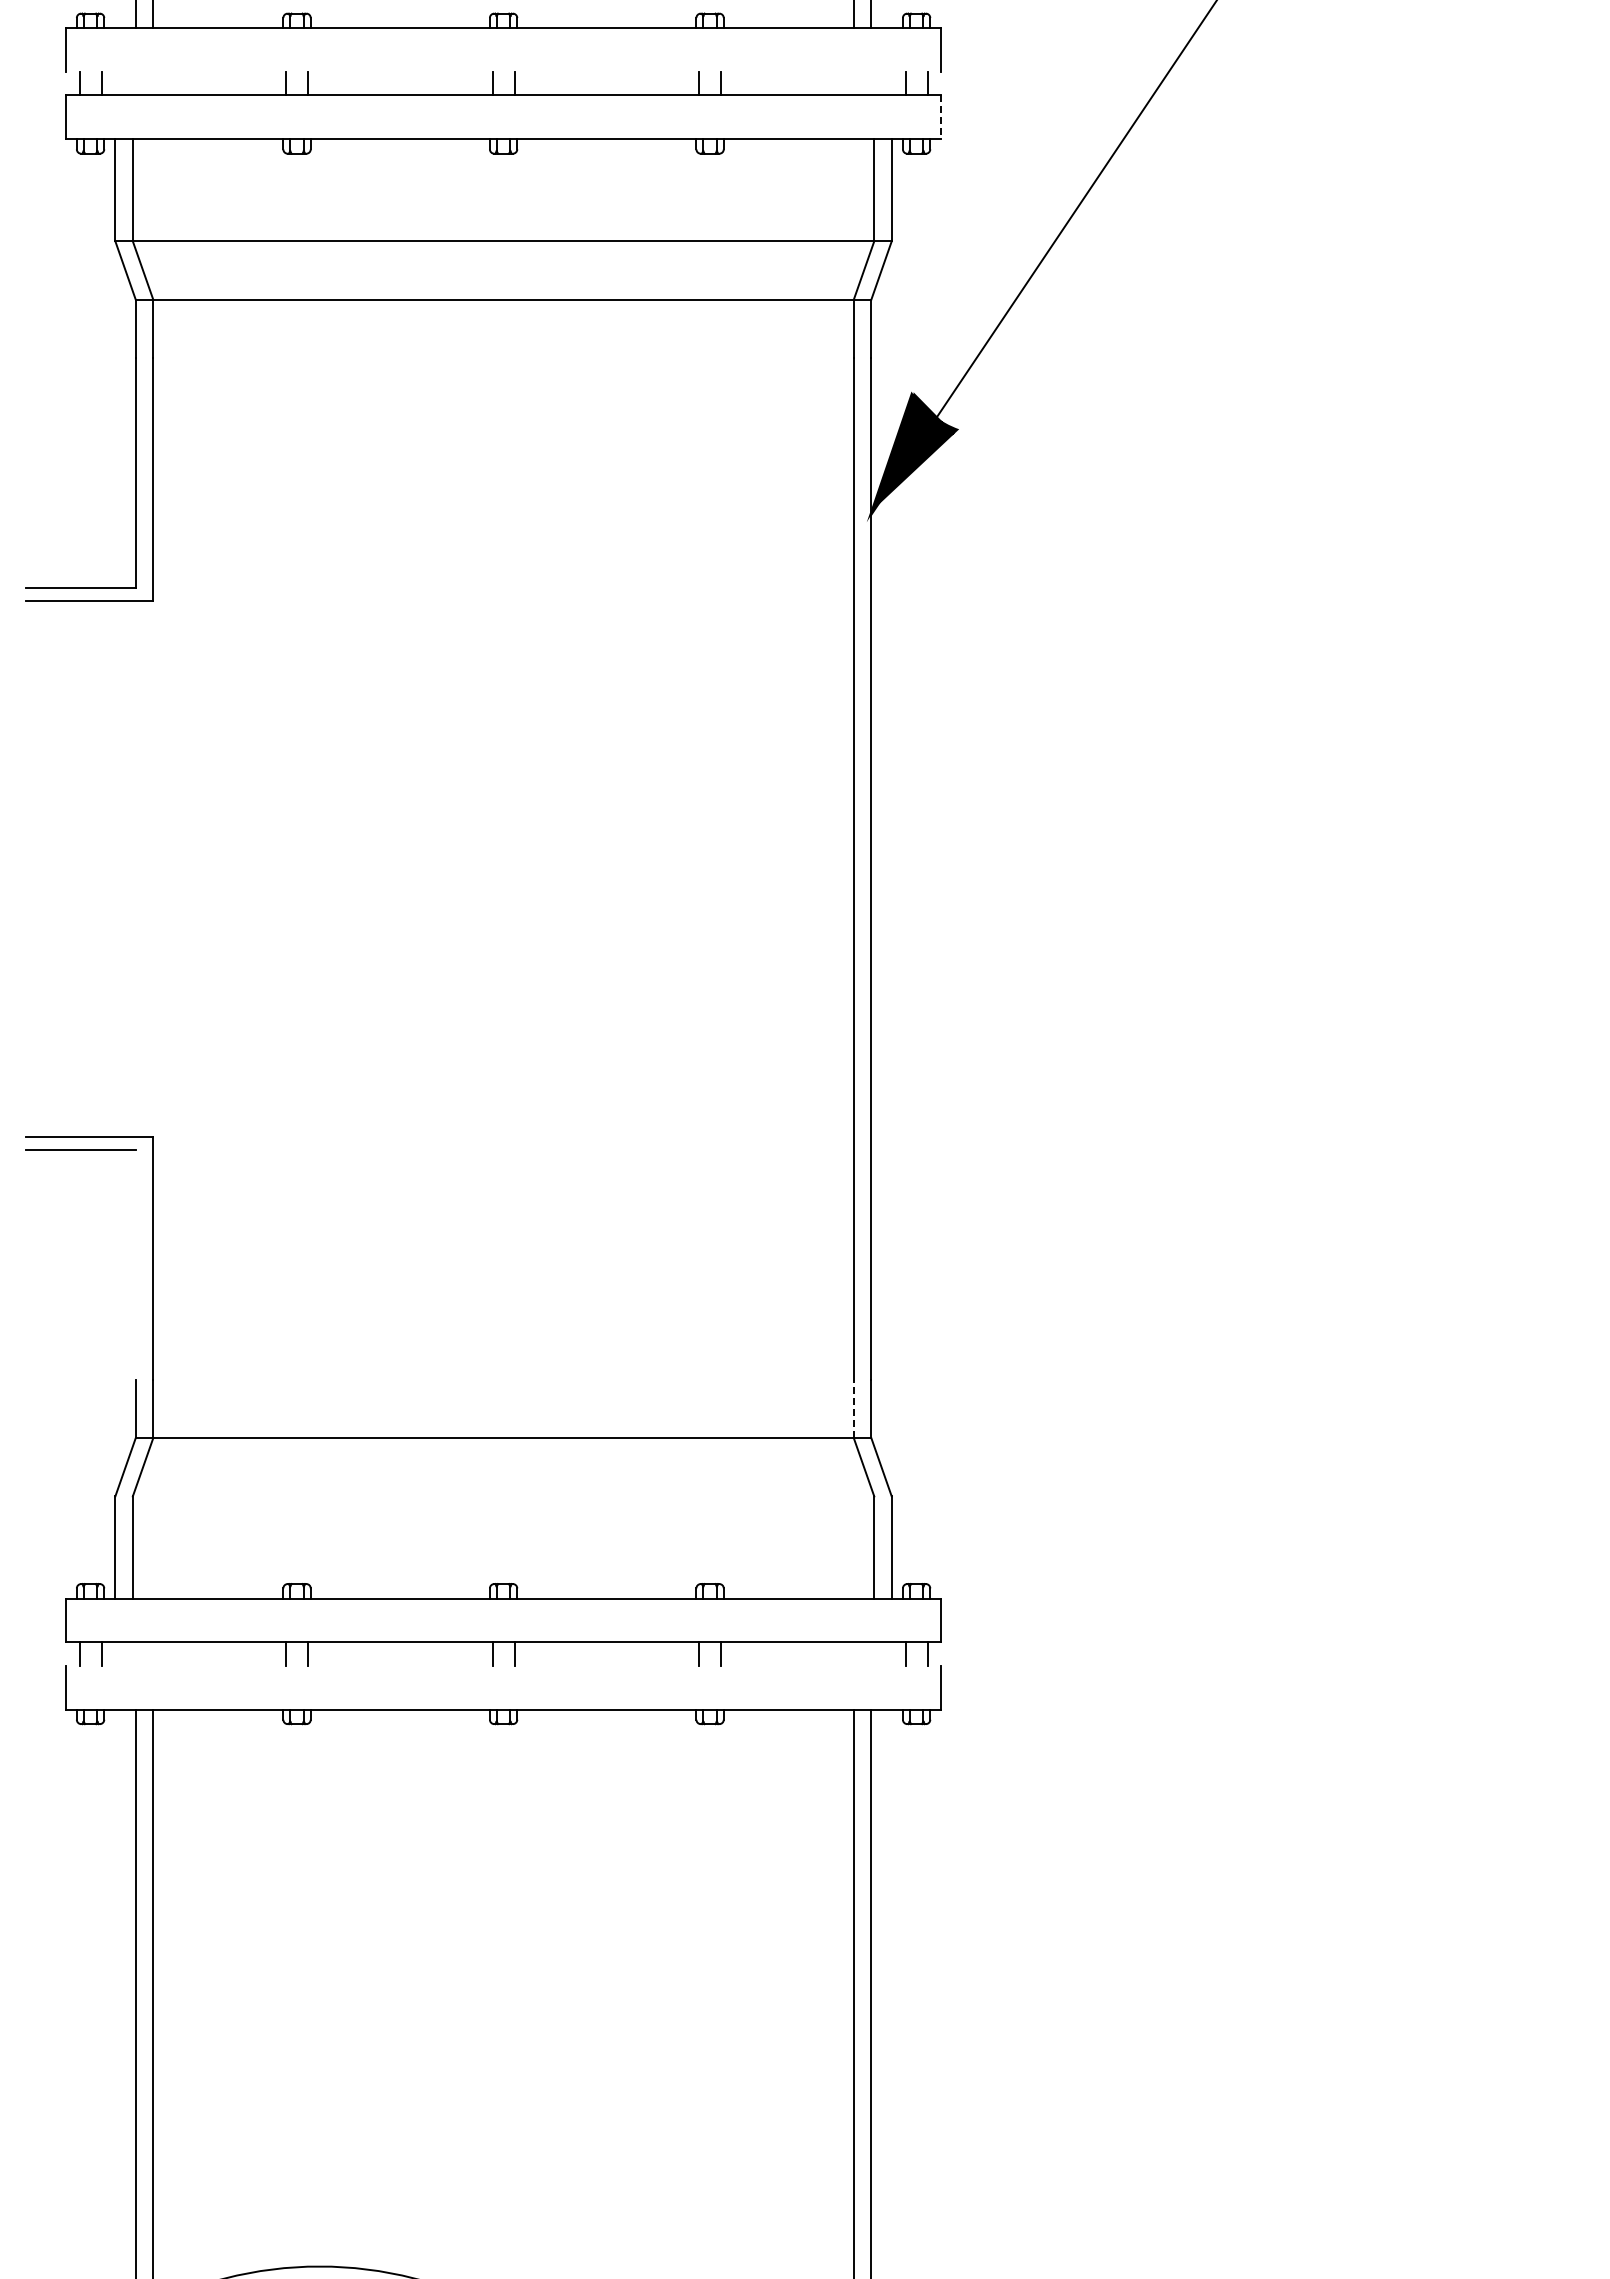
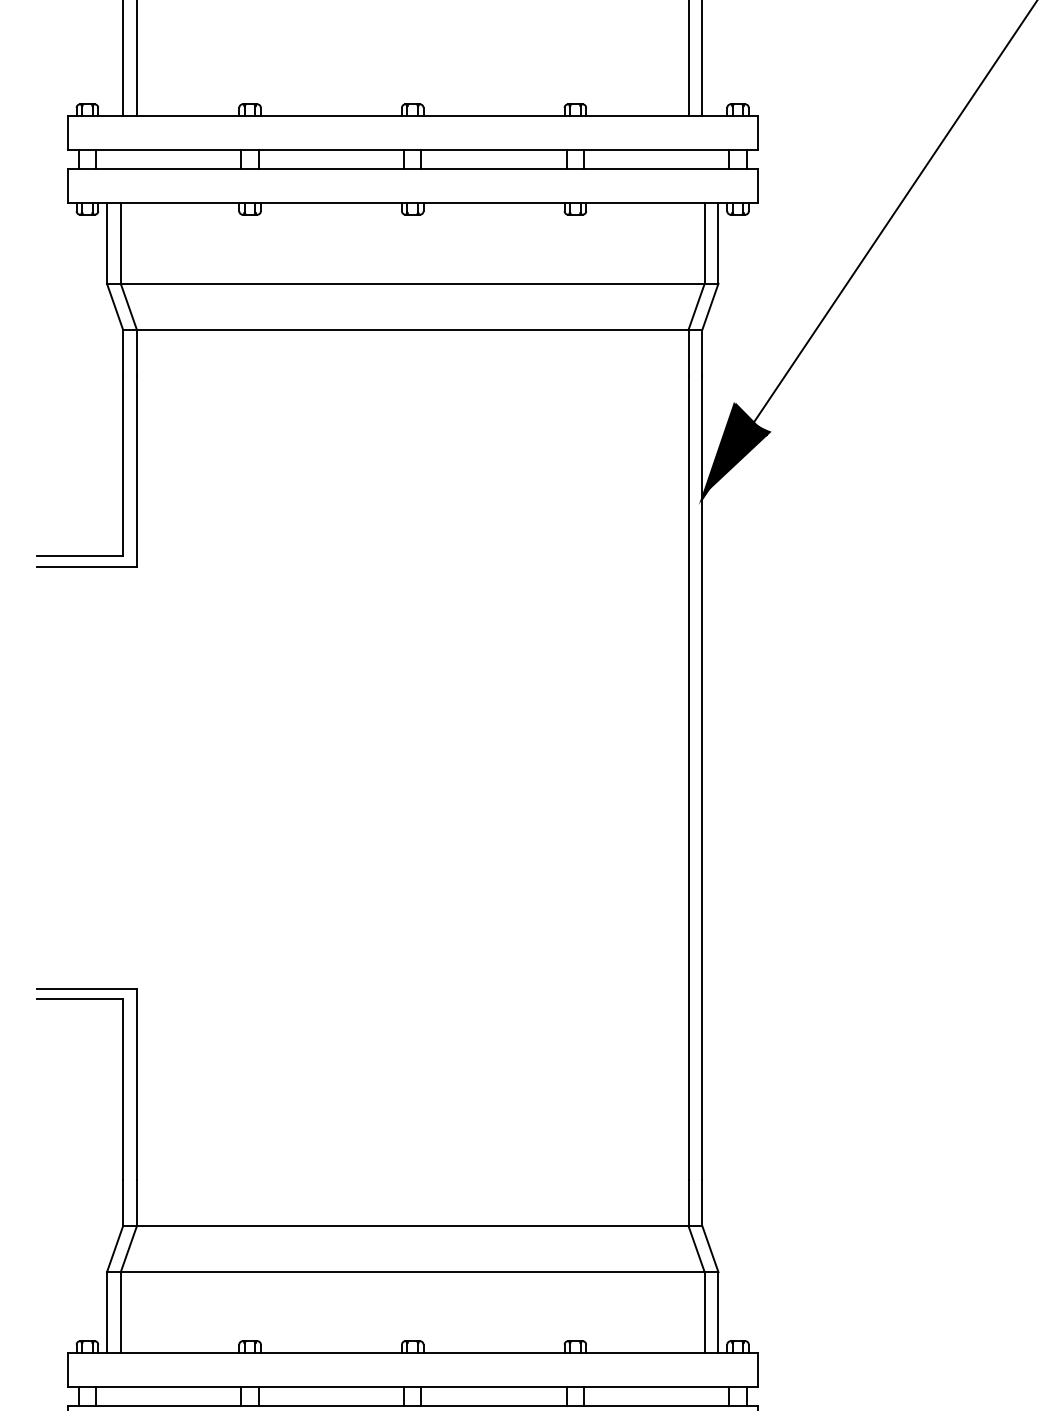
line: (503, 72) -> (412, 150), added
line: (941, 117) -> (757, 186), dashed -> solid
line: (135, 1264) -> (122, 1089), added
line: (853, 1408) -> (688, 1202), dashed -> solid
line: (503, 1496) -> (412, 1272), added
line: (503, 1665) -> (412, 1405), added

